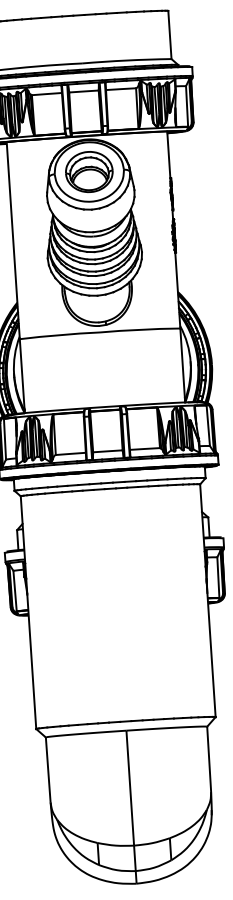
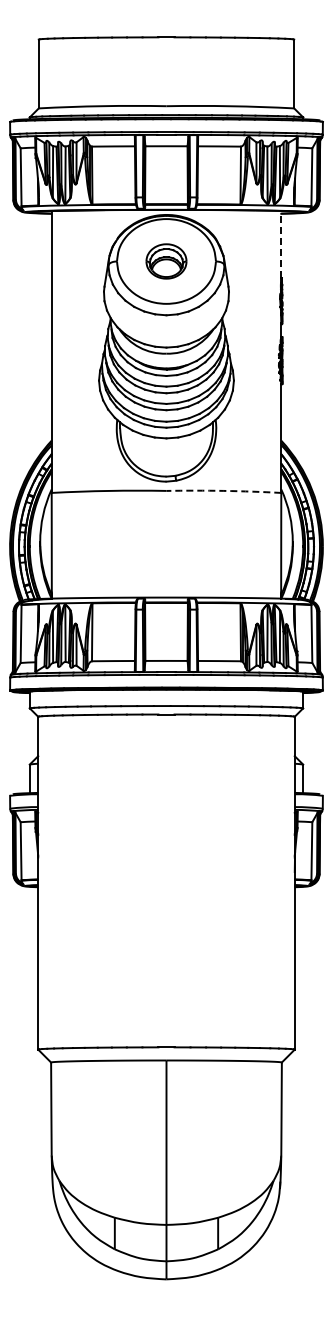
line: (168, 154) -> (281, 244), solid -> dashed
part: (89, 172) -> (166, 261), size x0.6
arc: (139, 329) -> (223, 490), solid -> dashed

